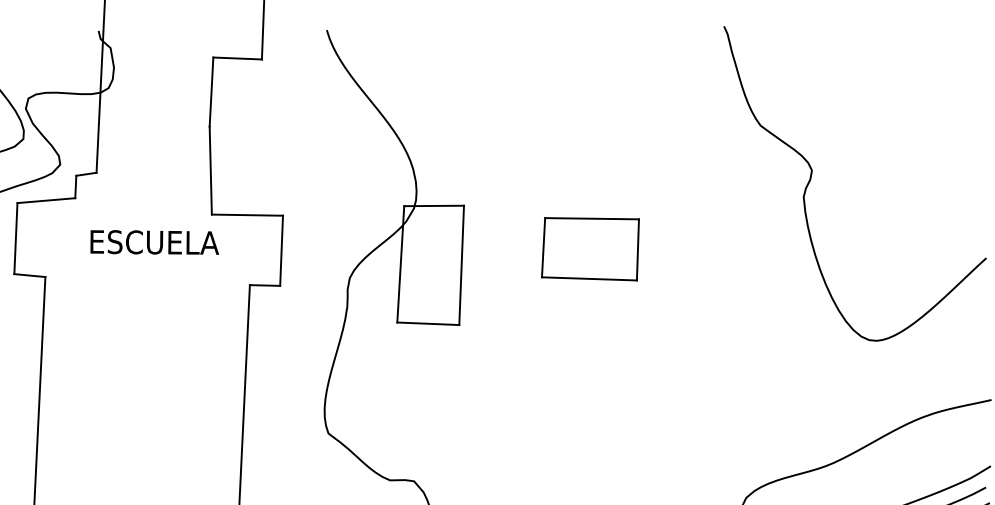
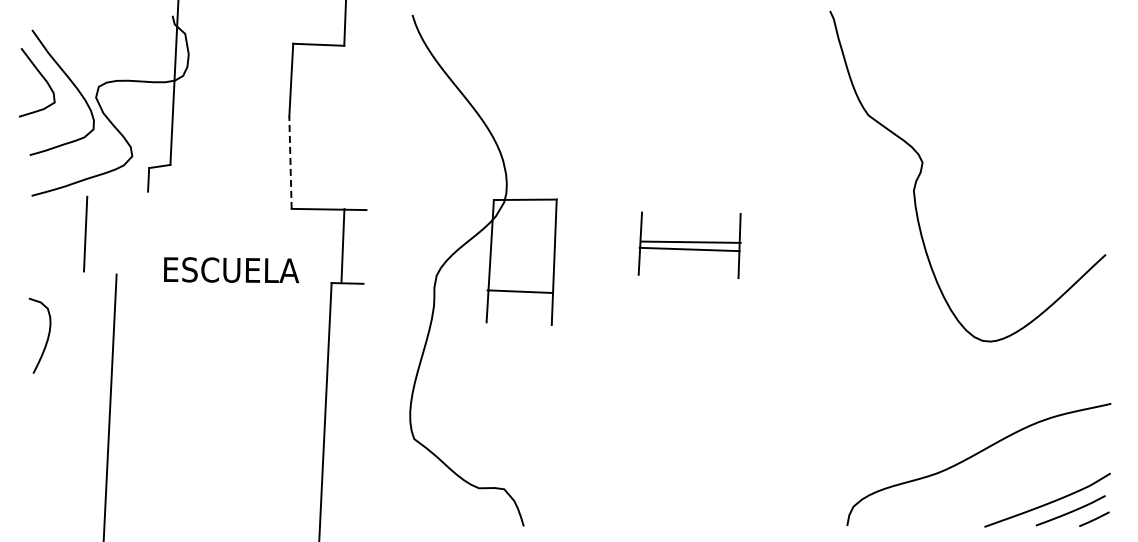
line: (210, 170) -> (290, 162), solid -> dashed
line: (46, 199) -> (117, 193), removed
line: (592, 218) -> (691, 241), moved
text: (154, 242) -> (231, 270), moved
line: (281, 250) -> (342, 245), moved
line: (30, 275) -> (100, 272), removed
line: (589, 278) -> (689, 249), moved
line: (427, 323) -> (519, 291), moved

